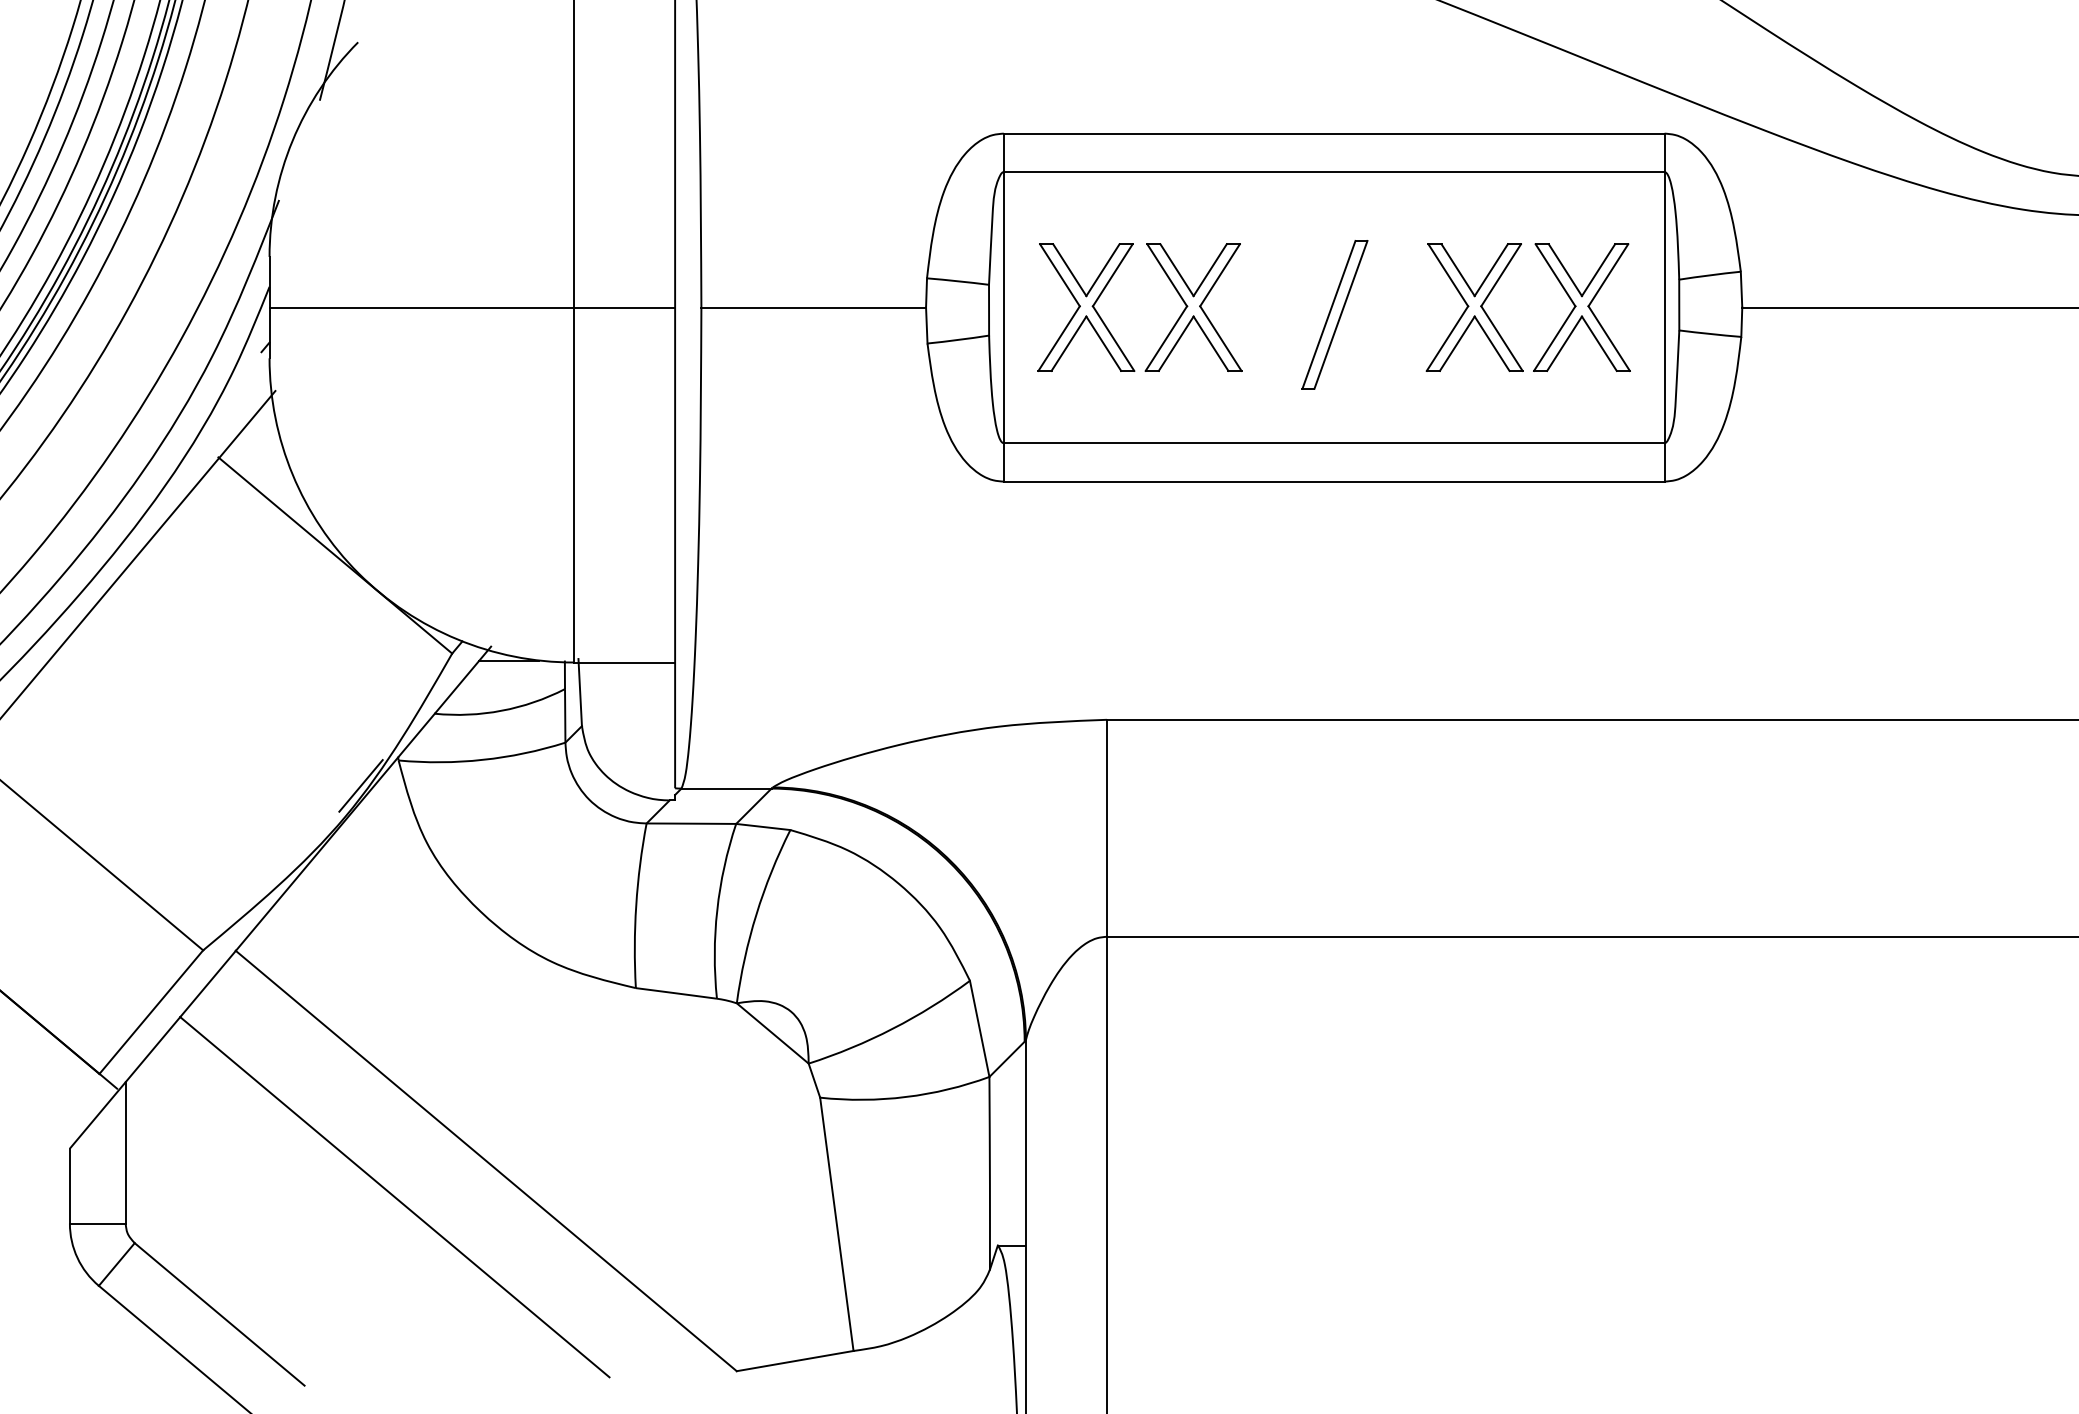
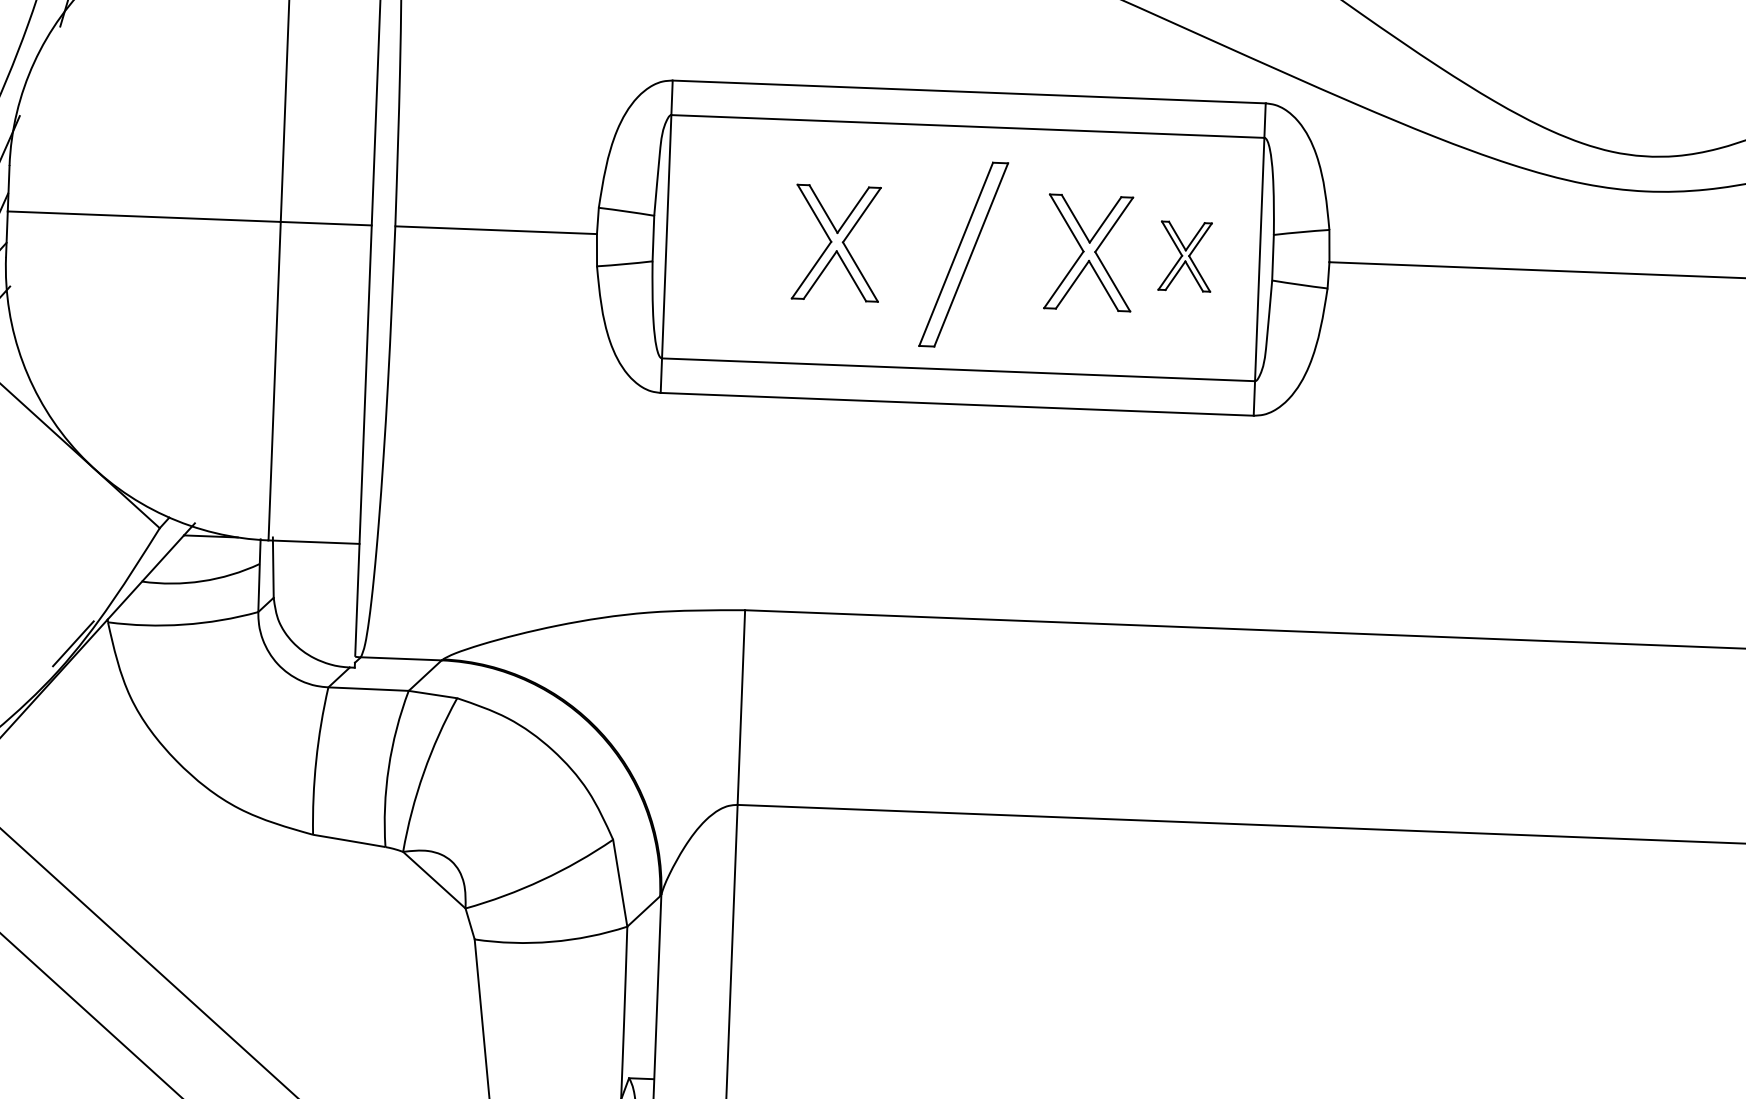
part: (1086, 307) -> (740, 239), removed
part: (1581, 307) -> (1185, 256), size x0.6
part: (1334, 314) -> (963, 254), size x1.4

